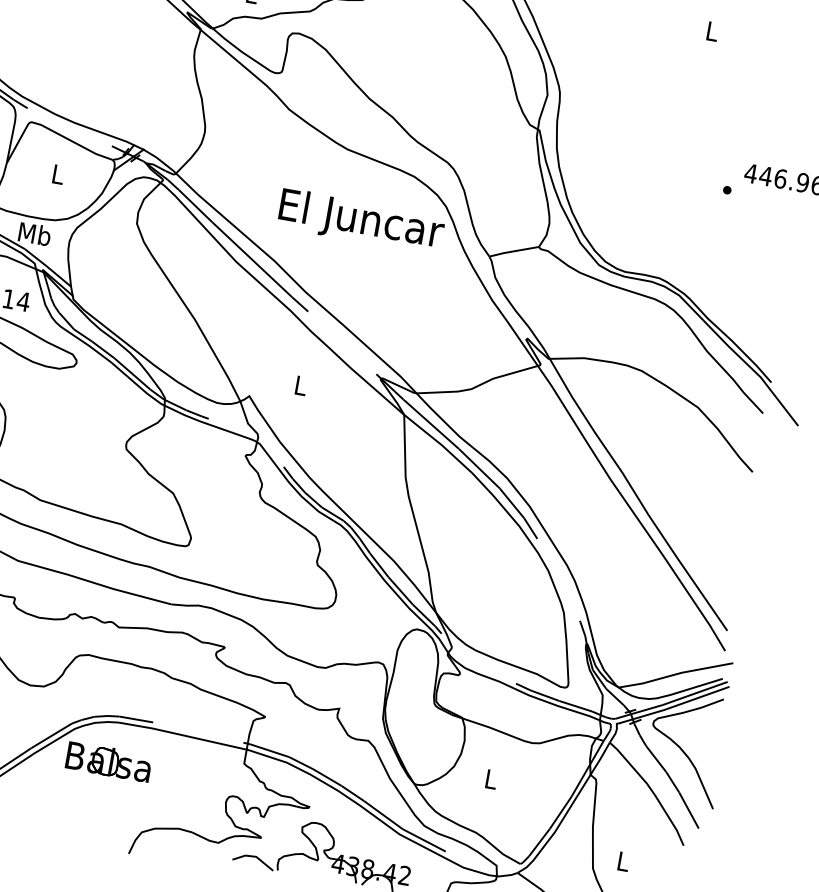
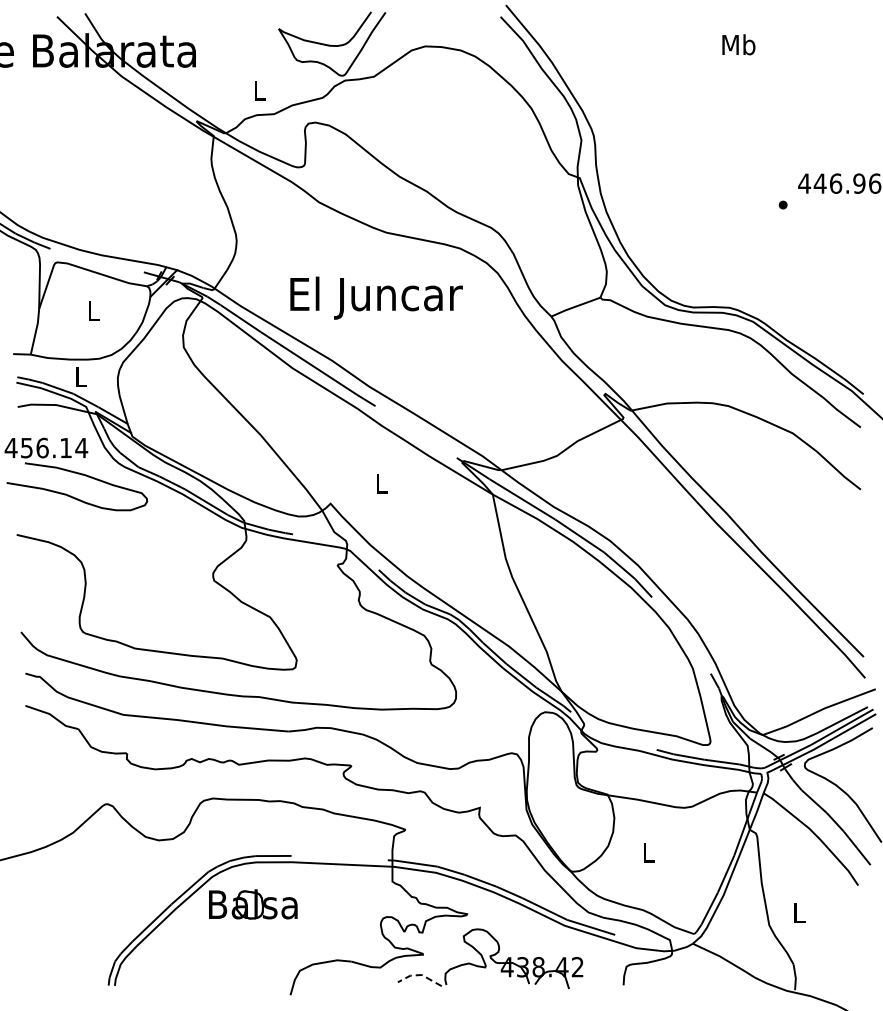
text: (712, 30) -> (738, 44), L -> Mb
text: (361, 221) -> (376, 297), moved
text: (34, 233) -> (80, 376), Mb -> L
line: (253, 856) -> (419, 975), solid -> dashed

